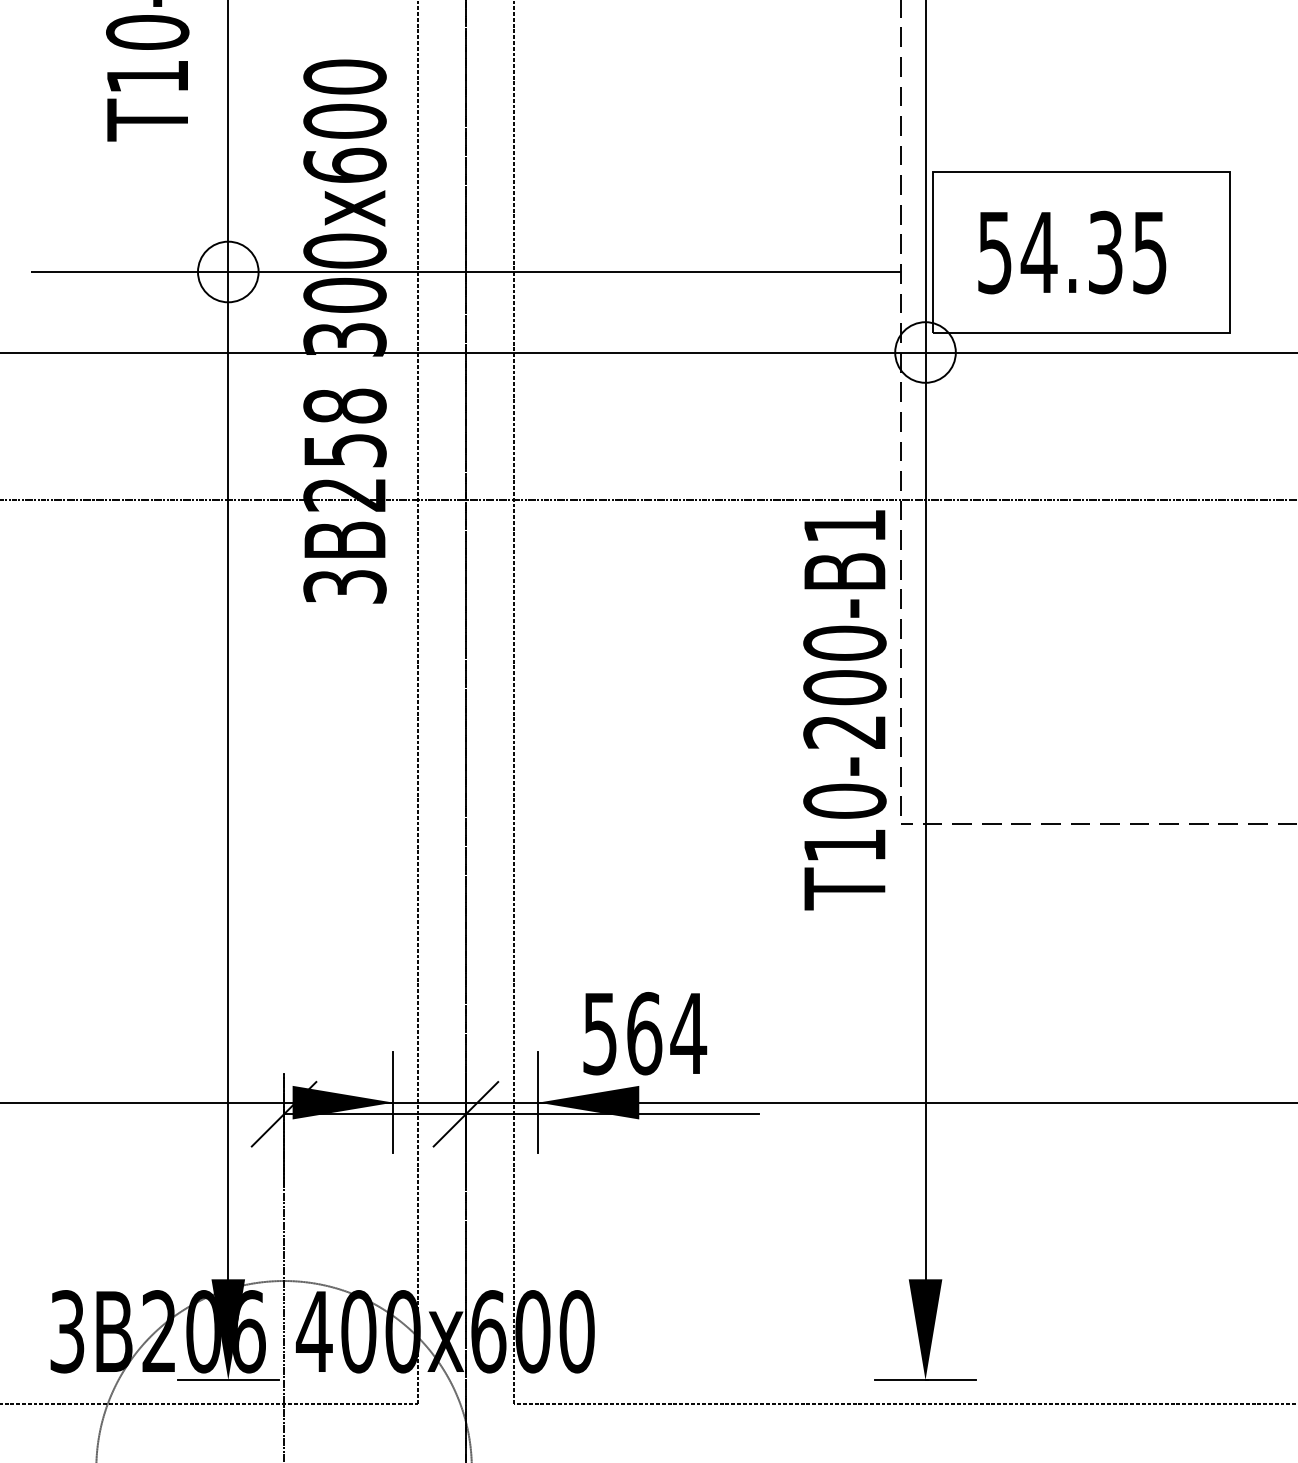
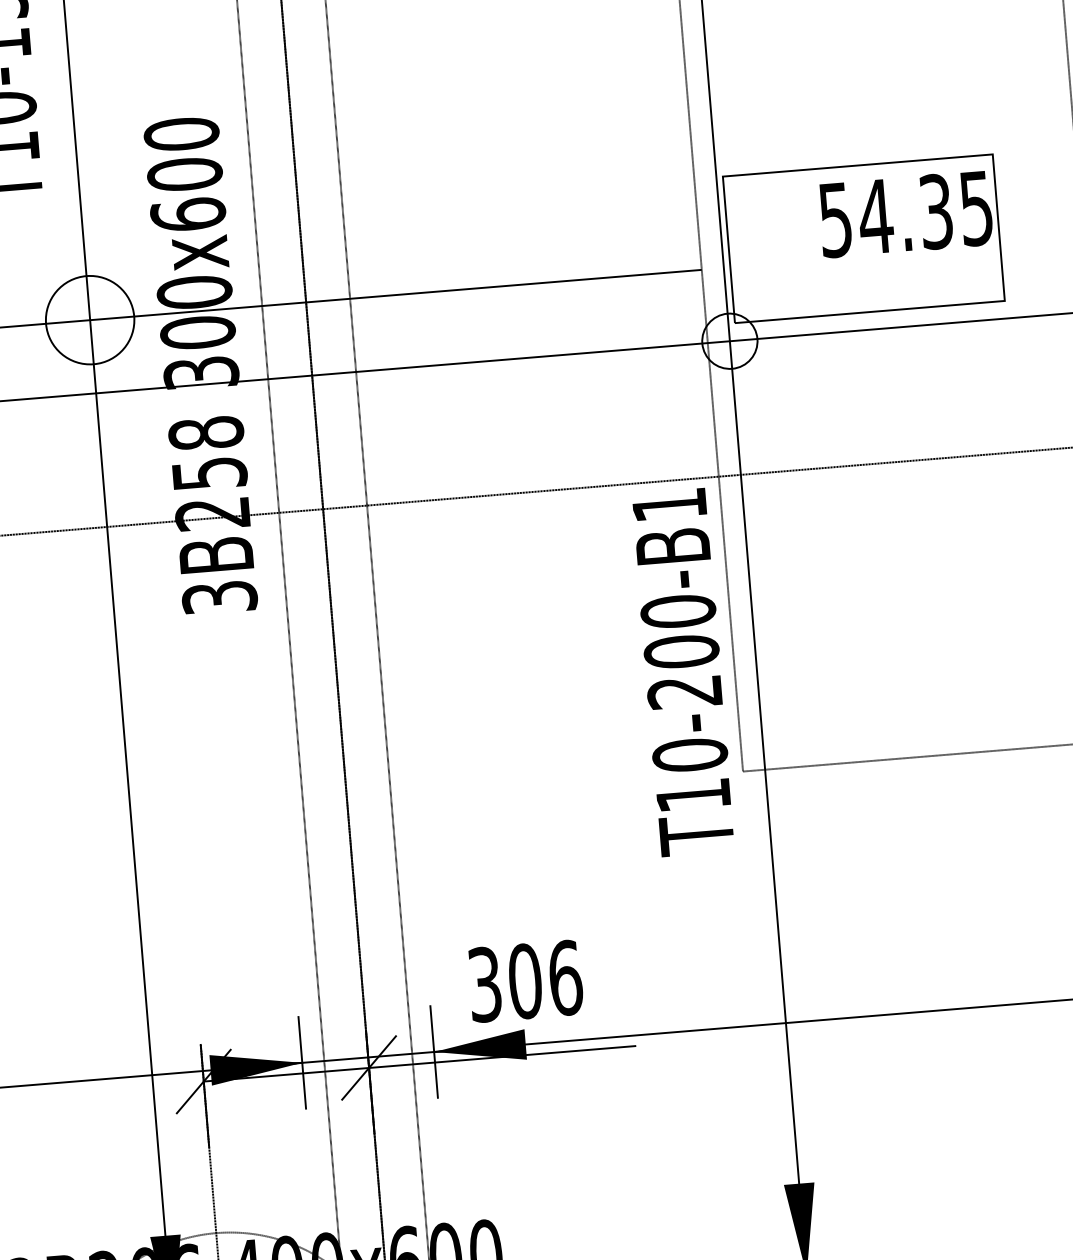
text: (1072, 252) -> (906, 214), moved
circle: (228, 271) -> (90, 319), size x1.6
text: (645, 1033) -> (526, 981), 564 -> 306

